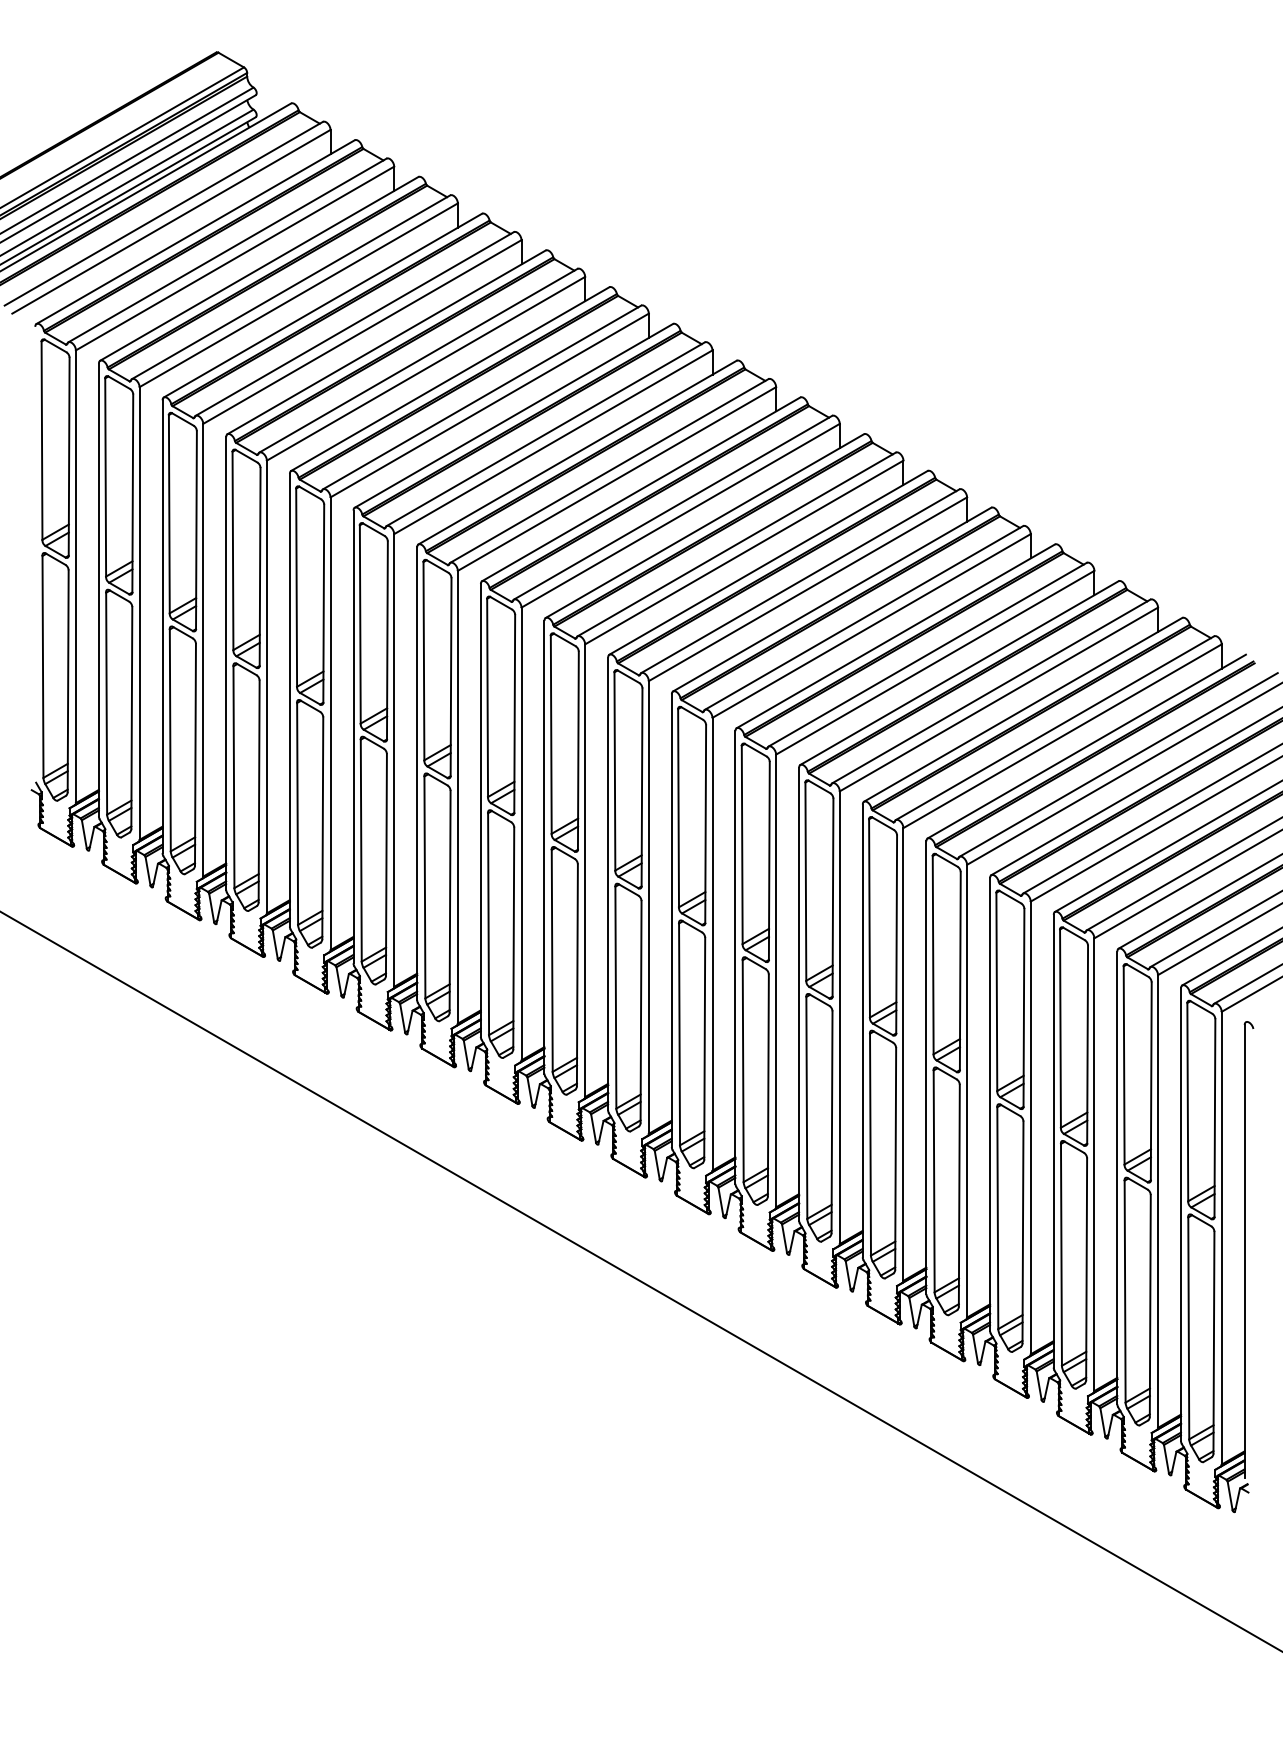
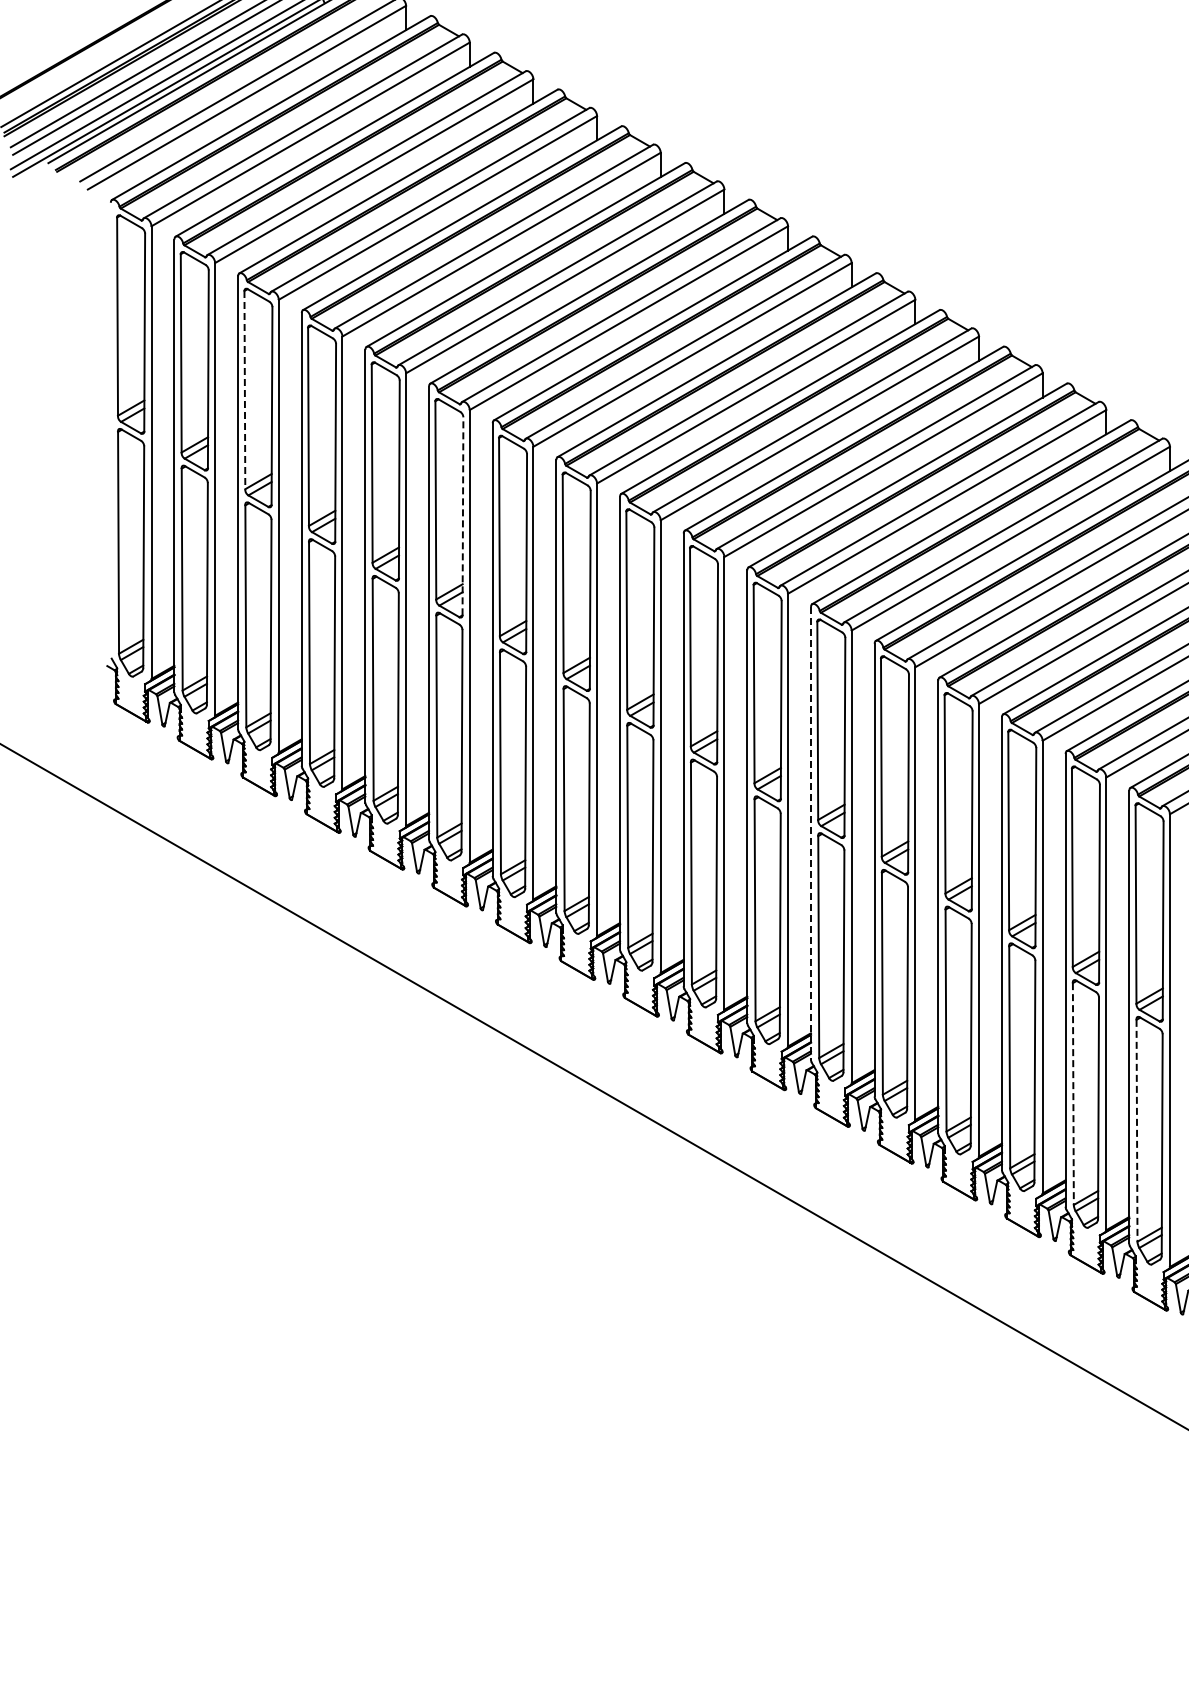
line: (169, 514) -> (245, 390), solid -> dashed
line: (387, 640) -> (463, 516), solid -> dashed
line: (735, 957) -> (811, 833), solid -> dashed
line: (997, 1218) -> (1073, 1094), solid -> dashed
line: (1061, 1254) -> (1137, 1130), solid -> dashed

